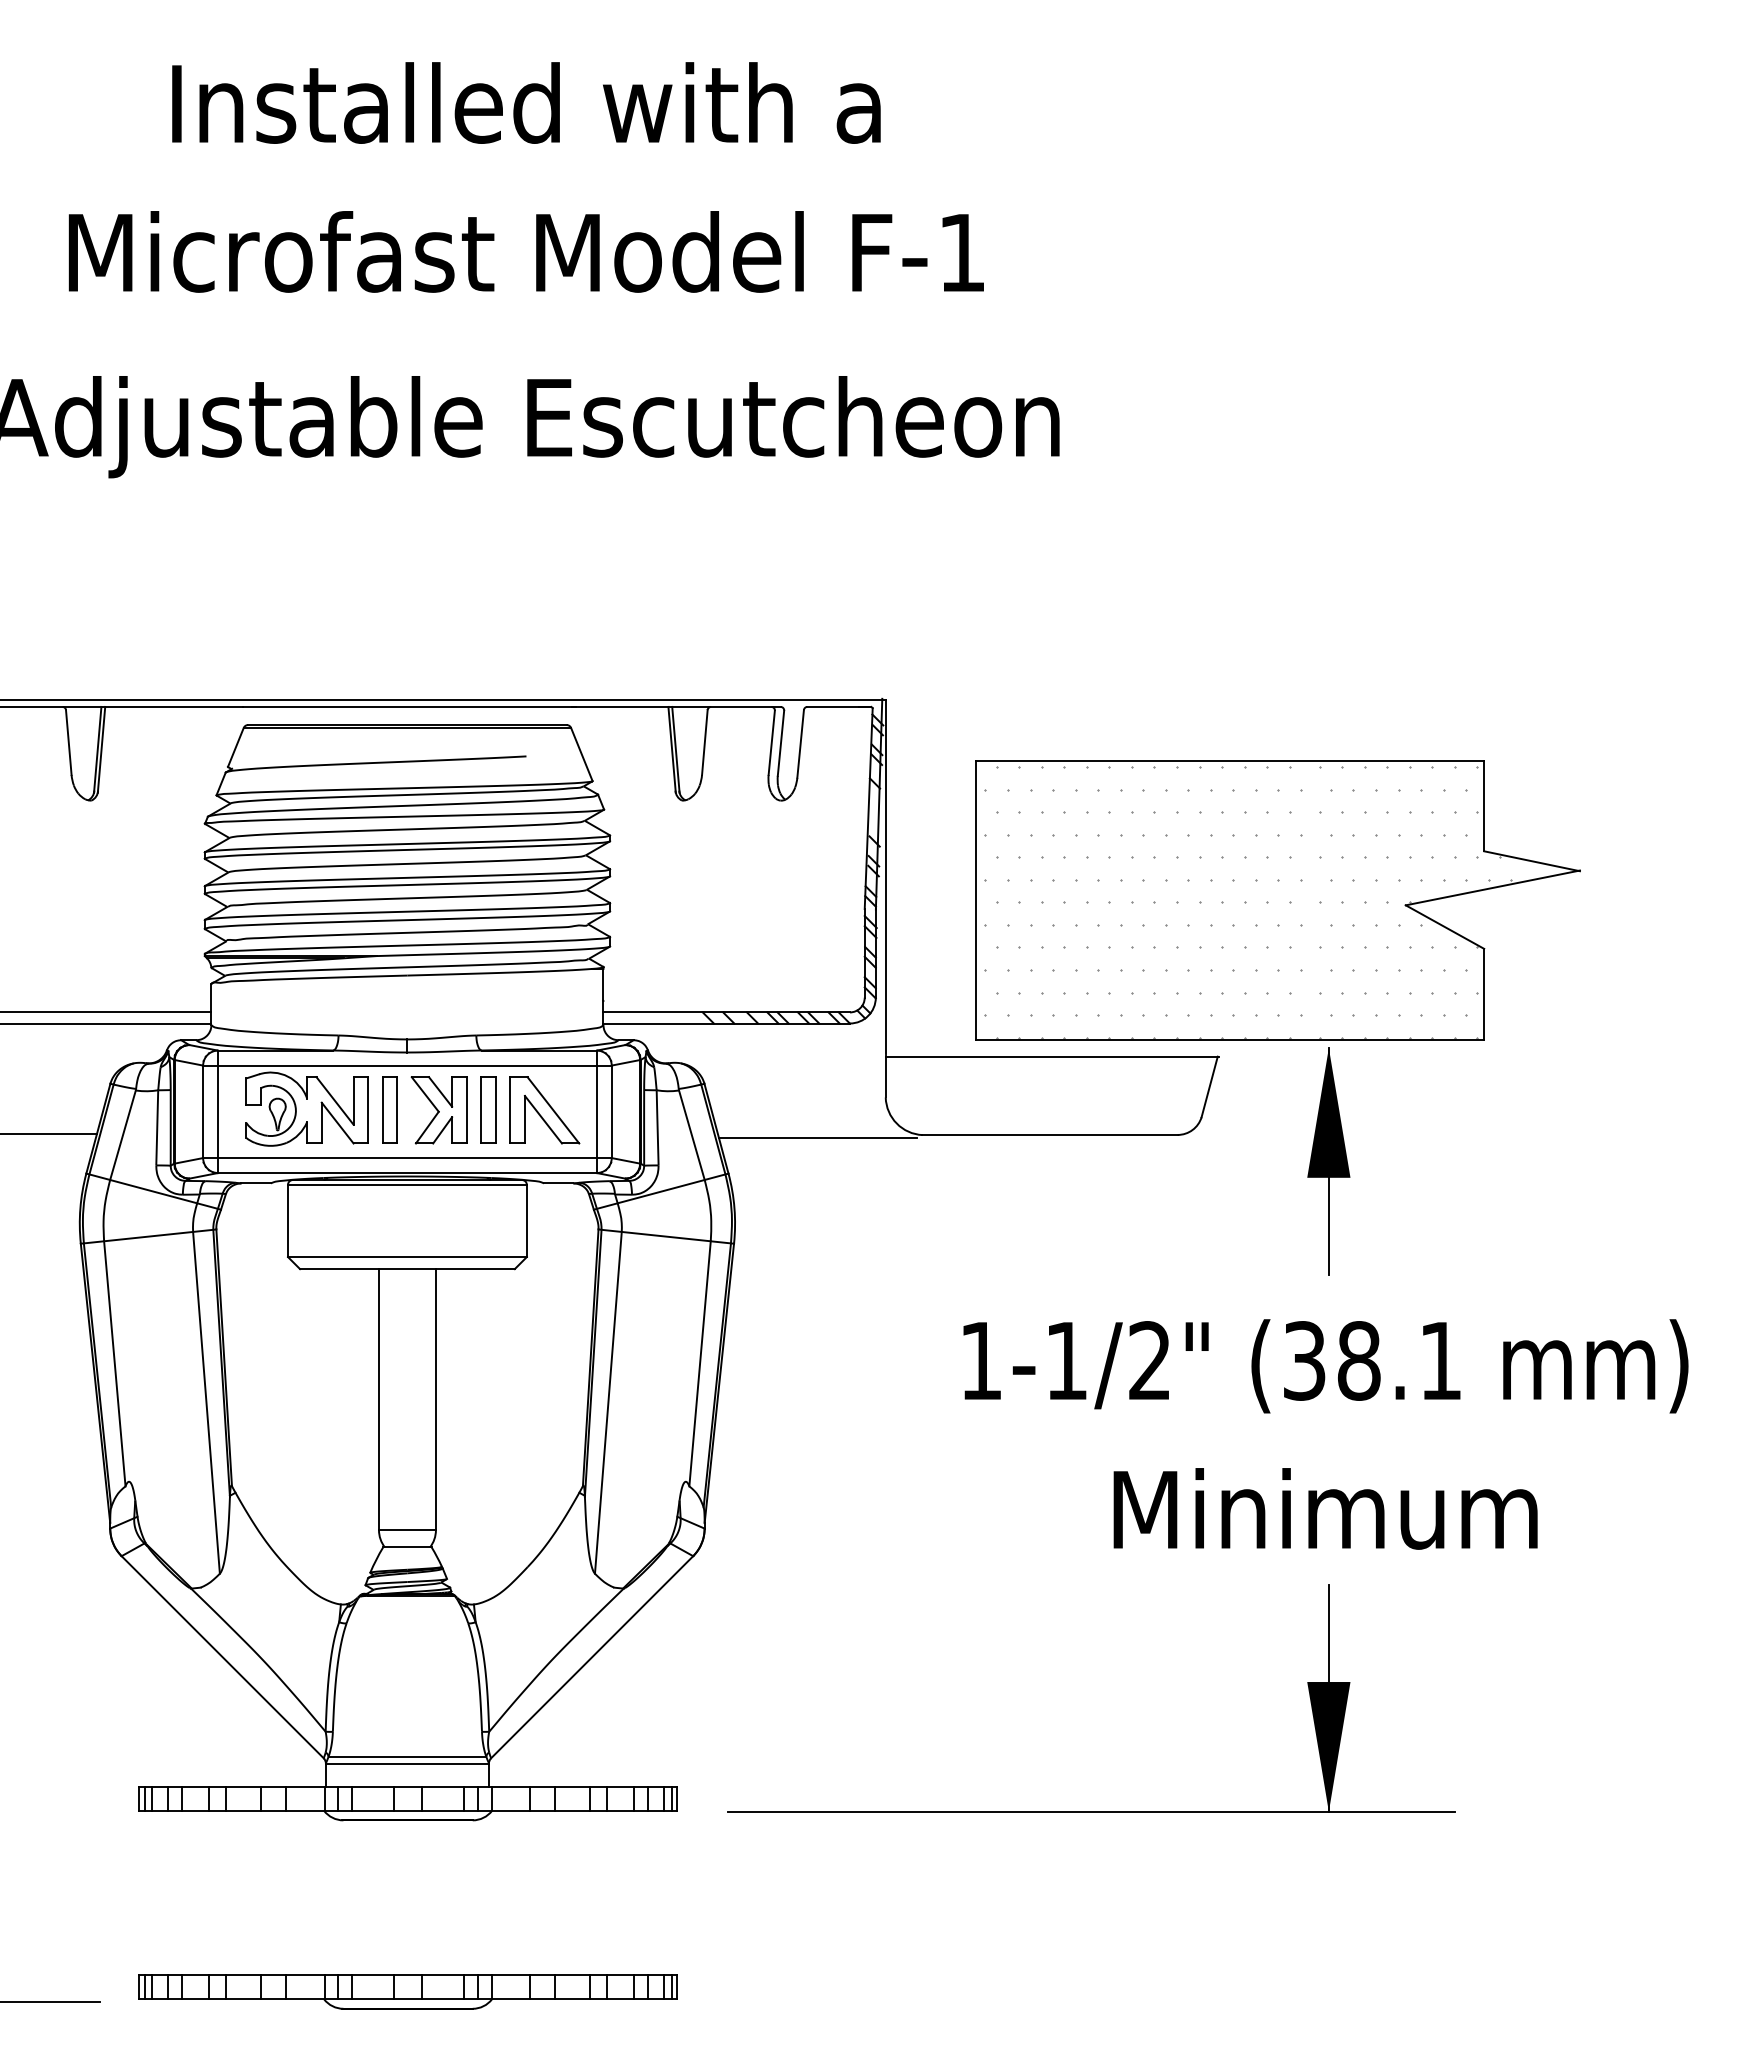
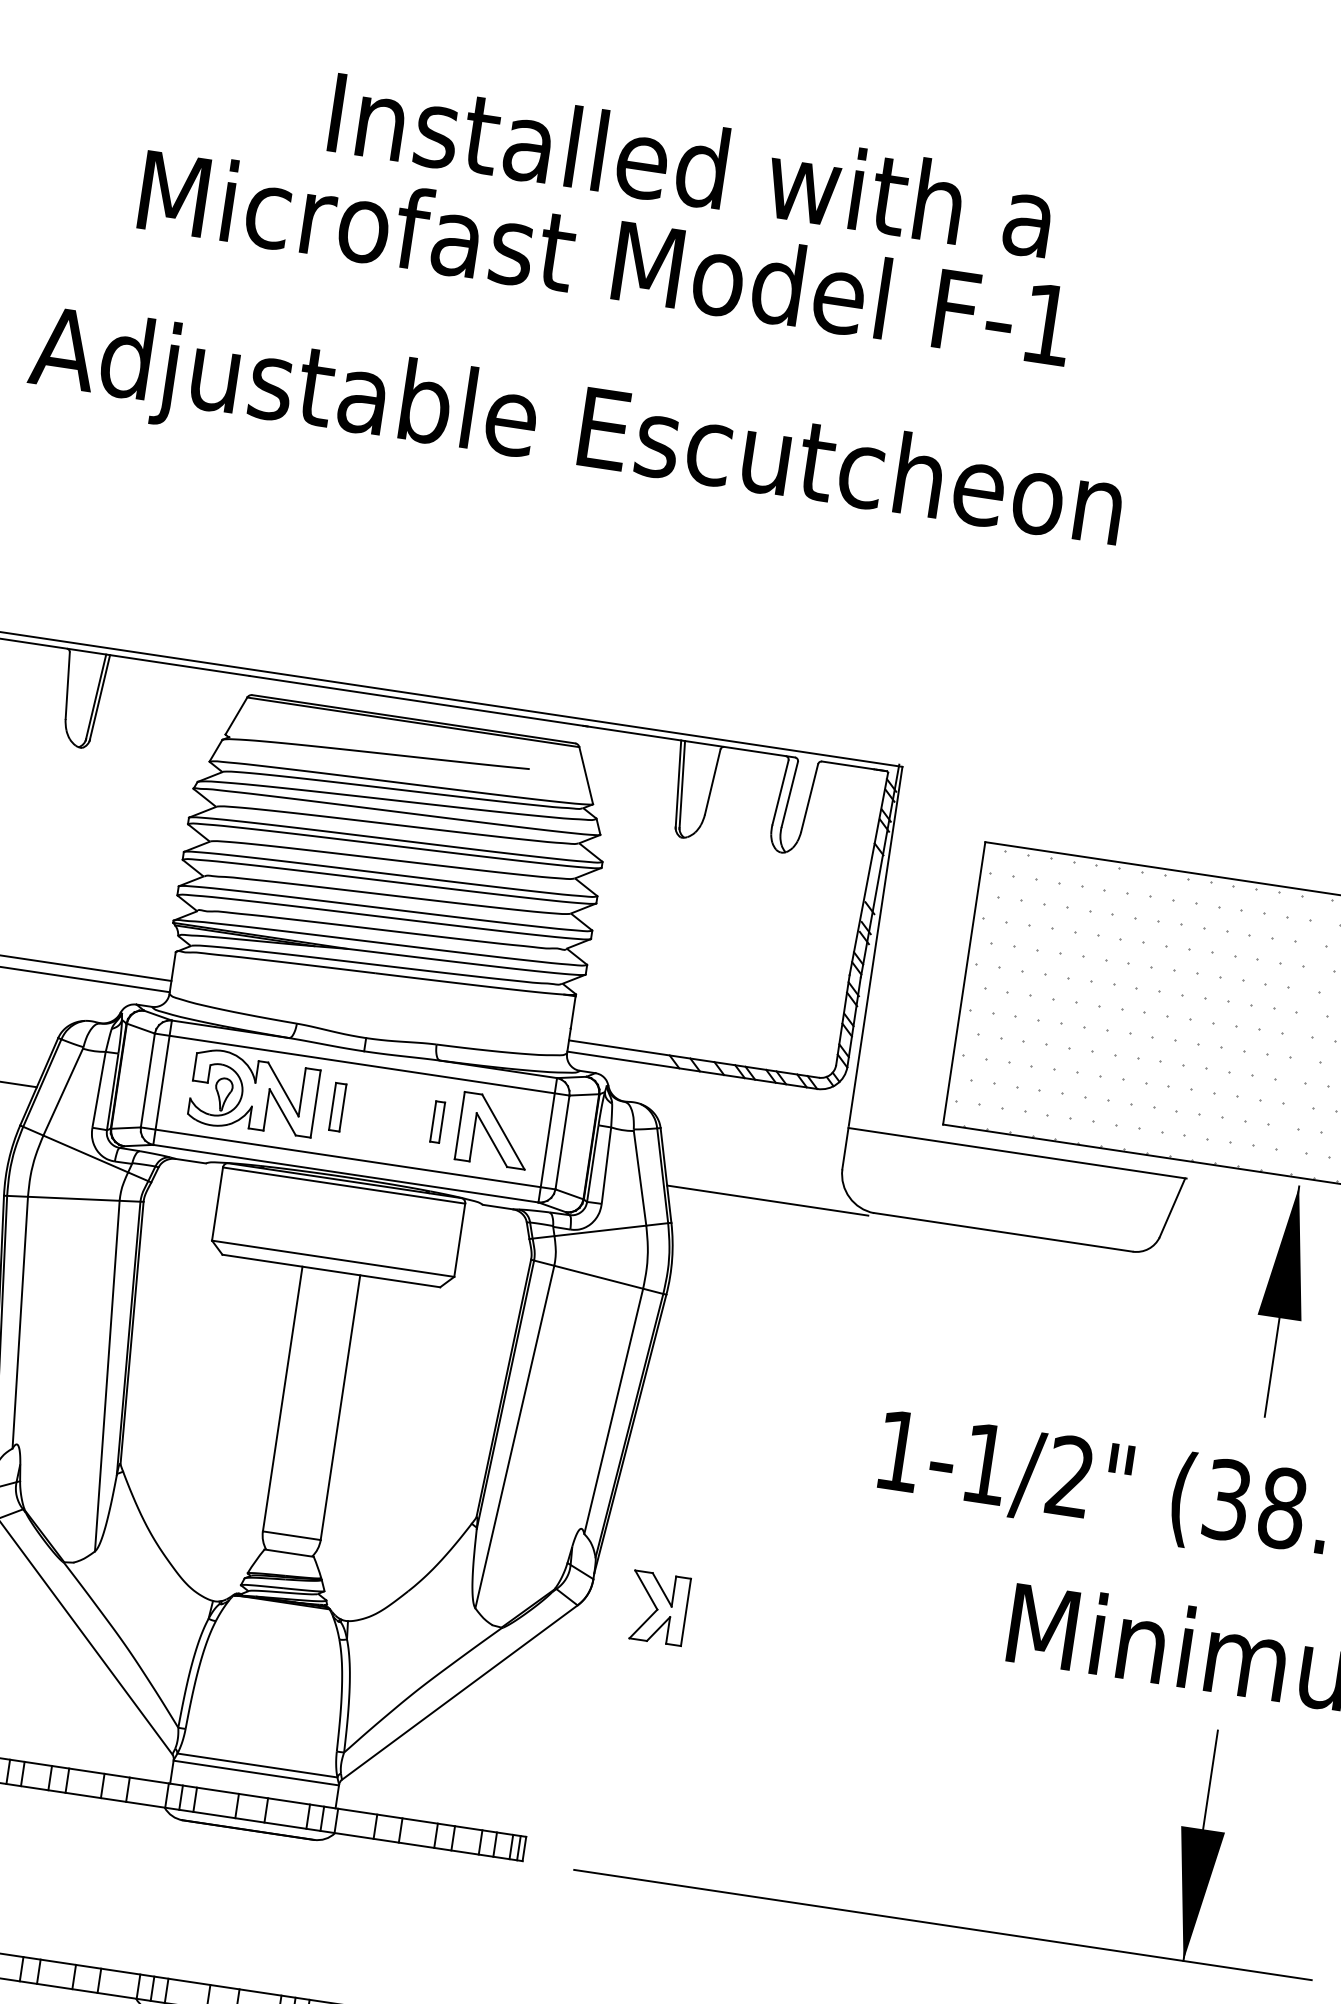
text: (526, 102) -> (691, 164), moved
part: (389, 1109) -> (337, 1106), size x0.7
part: (488, 1109) -> (437, 1121), size x0.6
part: (438, 1110) -> (657, 1608), moved

